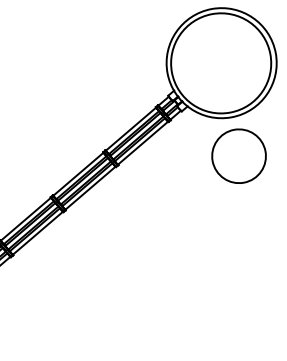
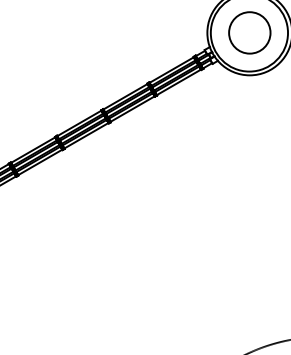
circle: (238, 155) -> (249, 32), moved

